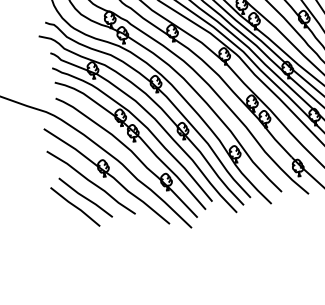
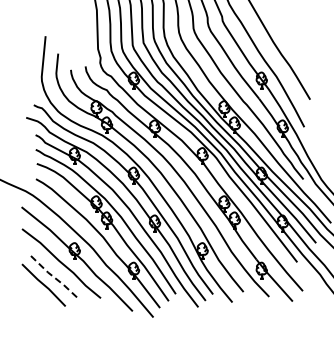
line: (86, 198) -> (55, 278), solid -> dashed

